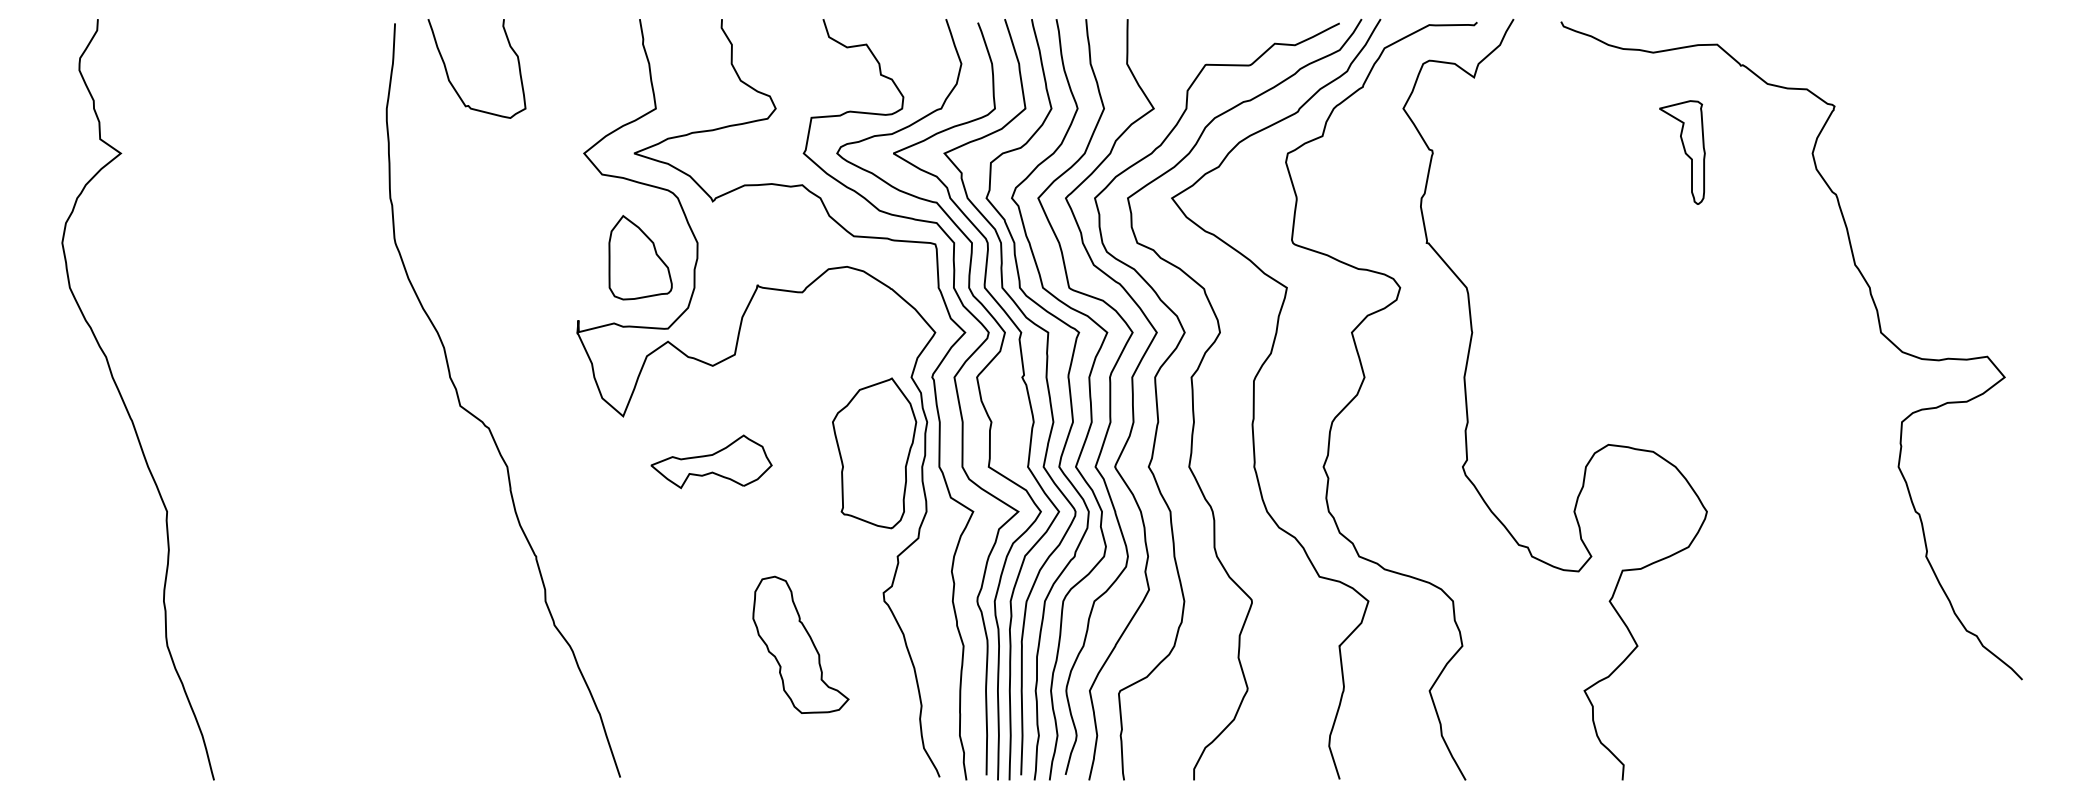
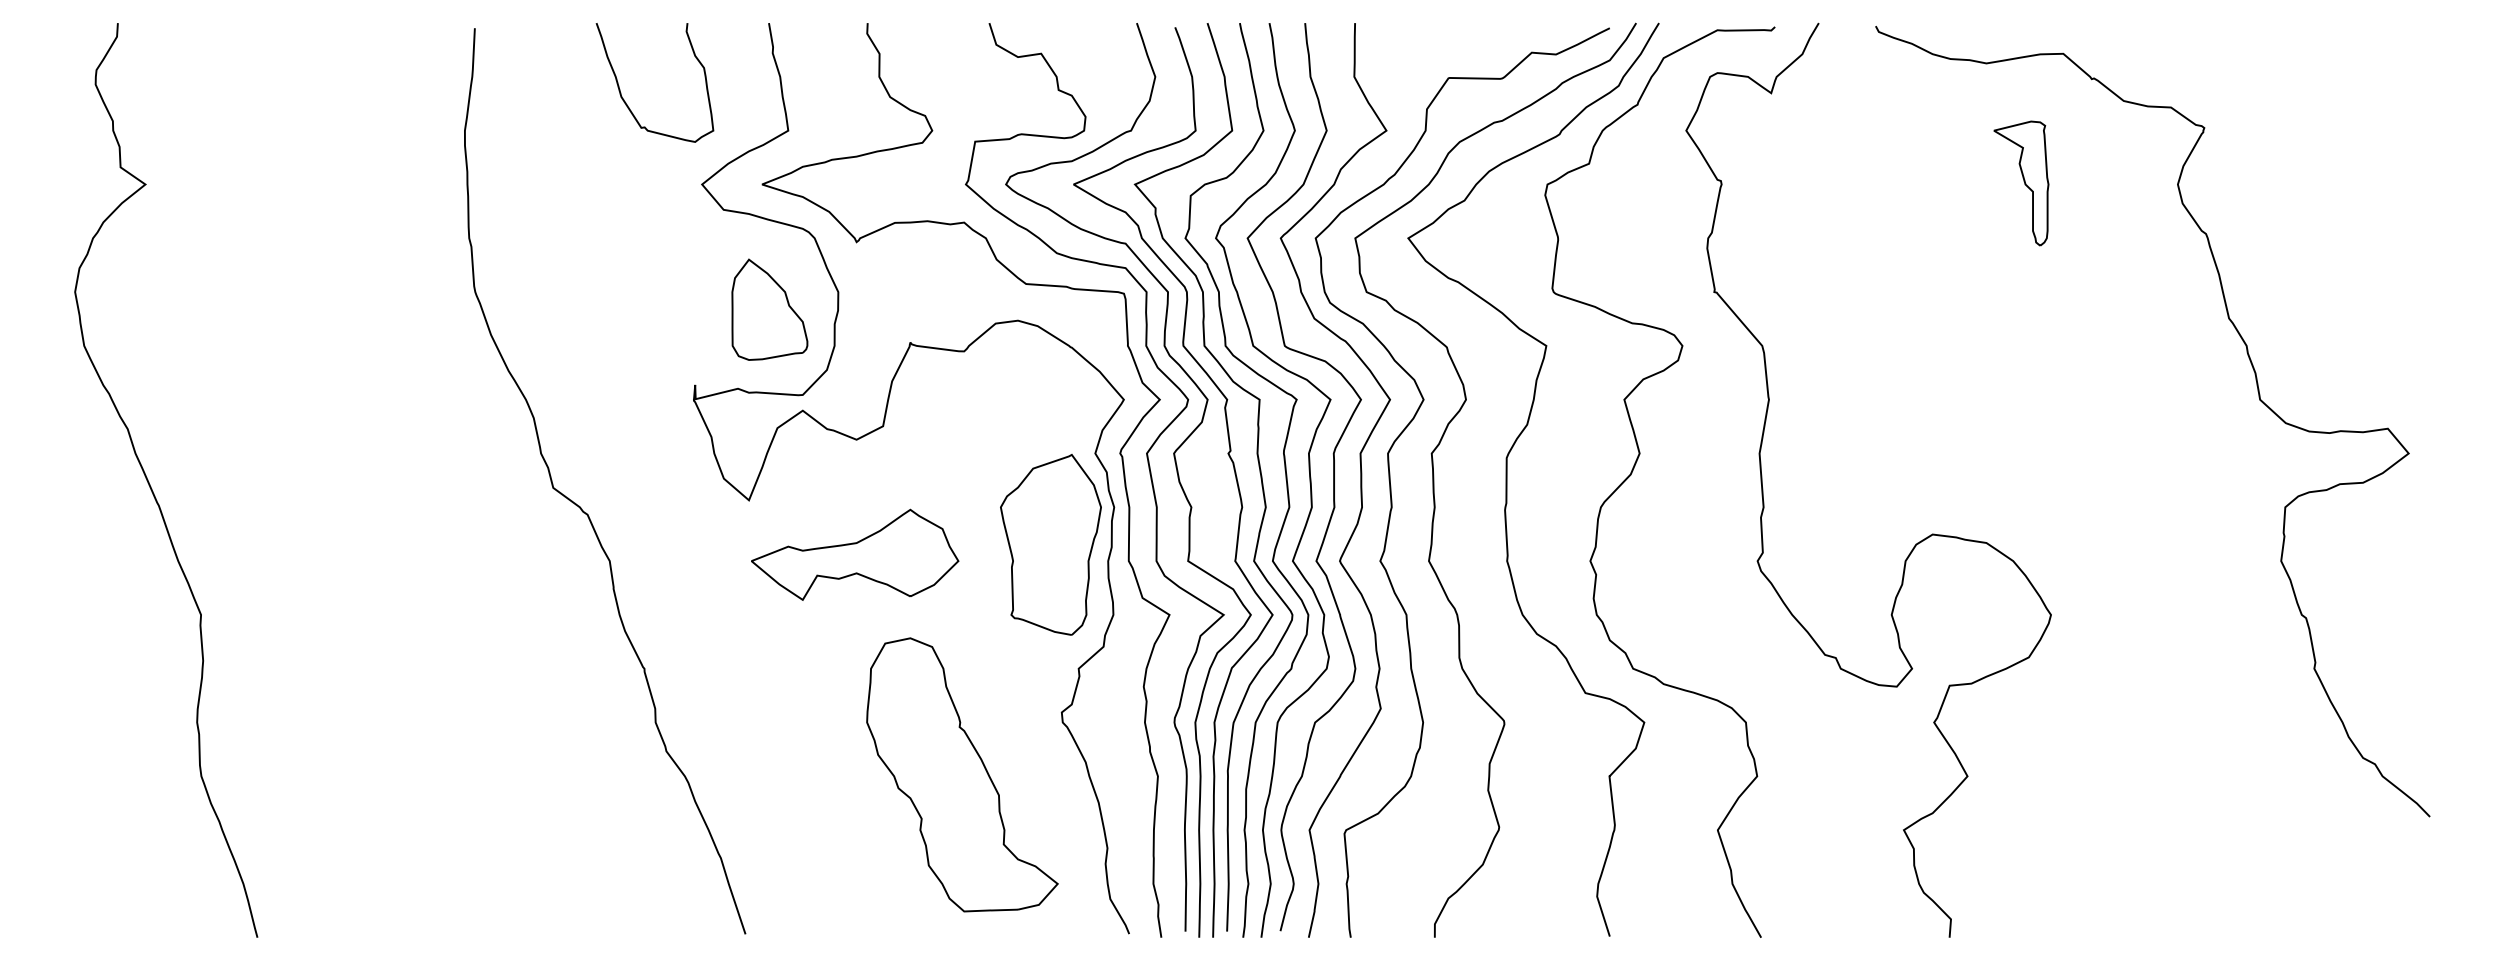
curve: (452, 83) -> (625, 100), moved
part: (711, 461) -> (855, 554), size x1.43
part: (800, 644) -> (961, 774), size x1.67

